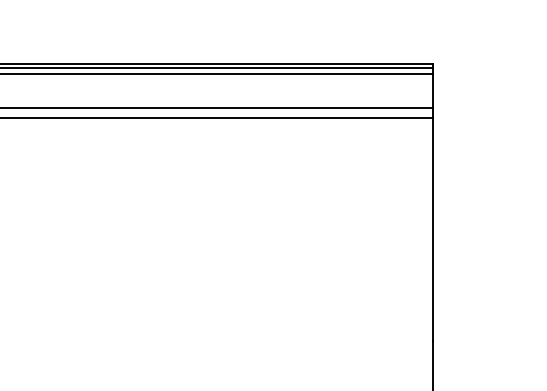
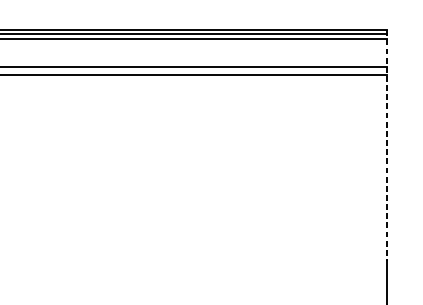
line: (433, 202) -> (386, 145), solid -> dashed

